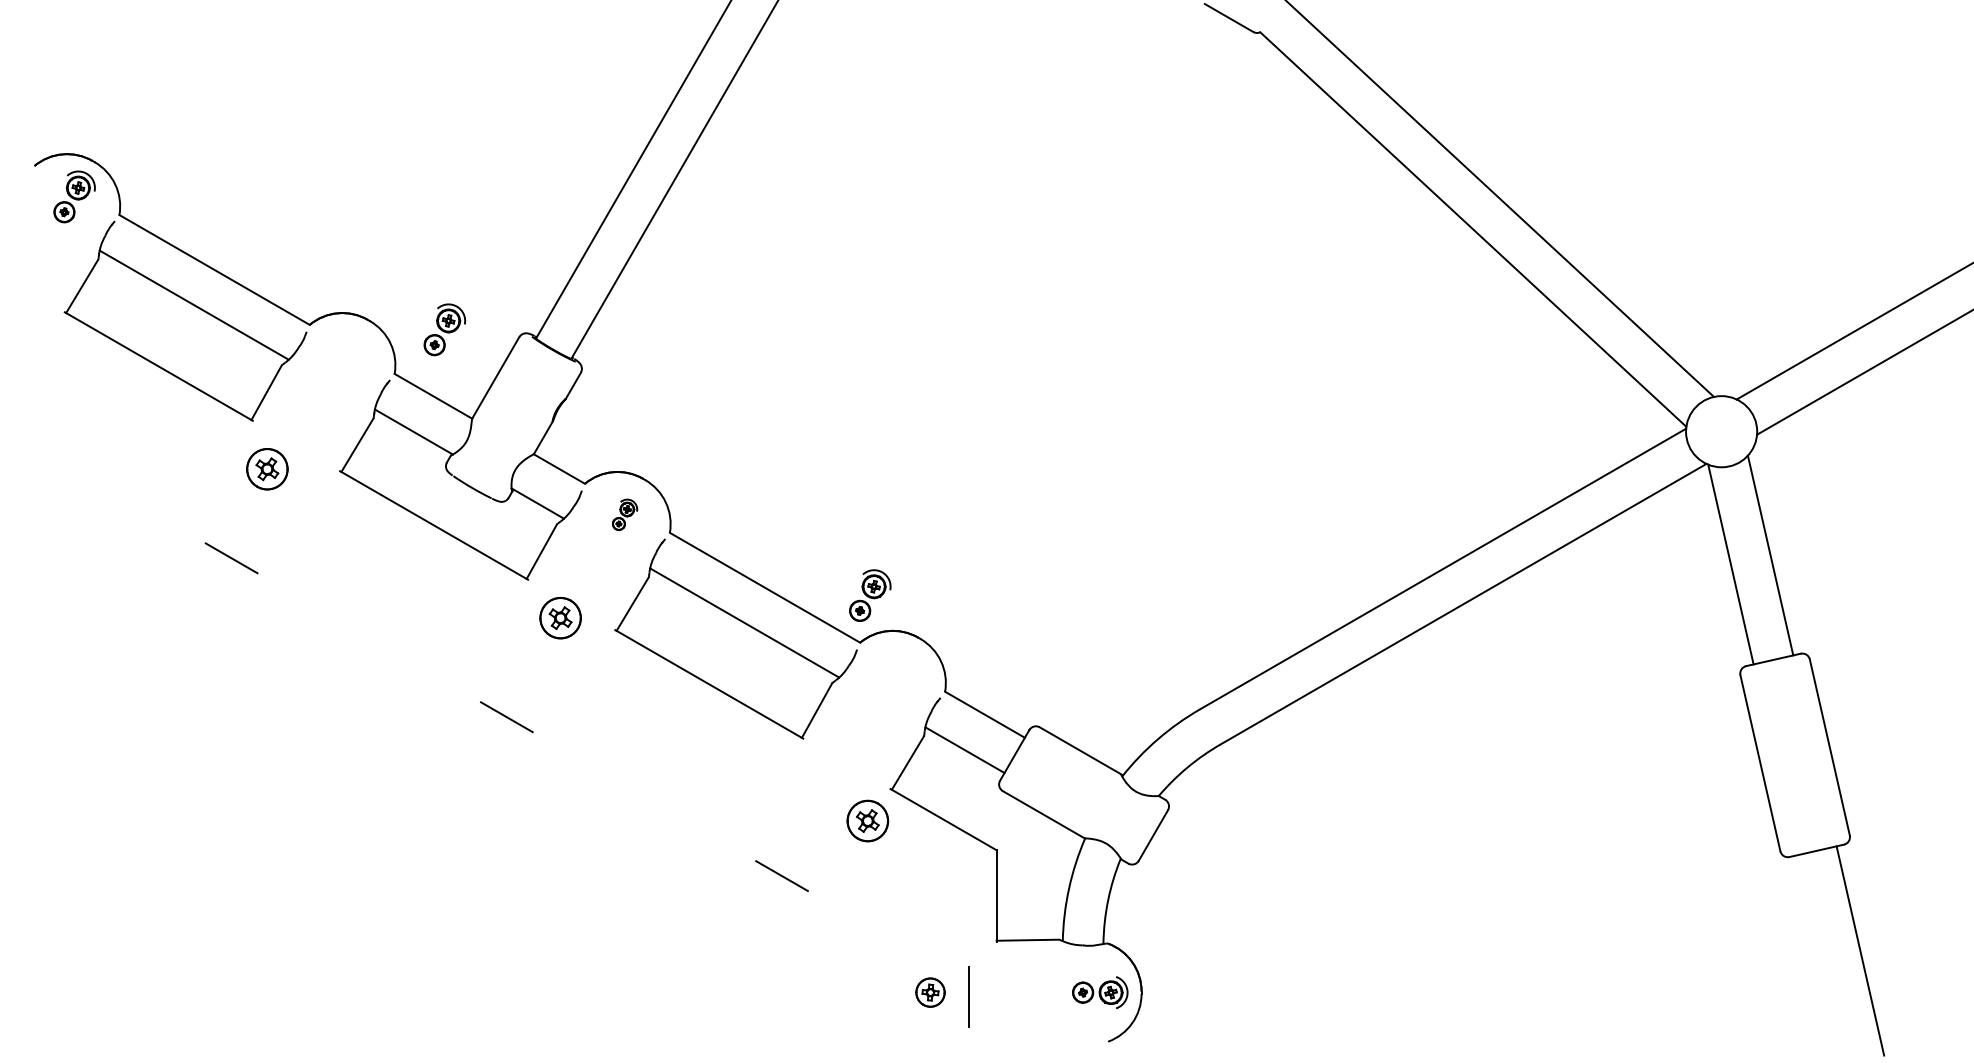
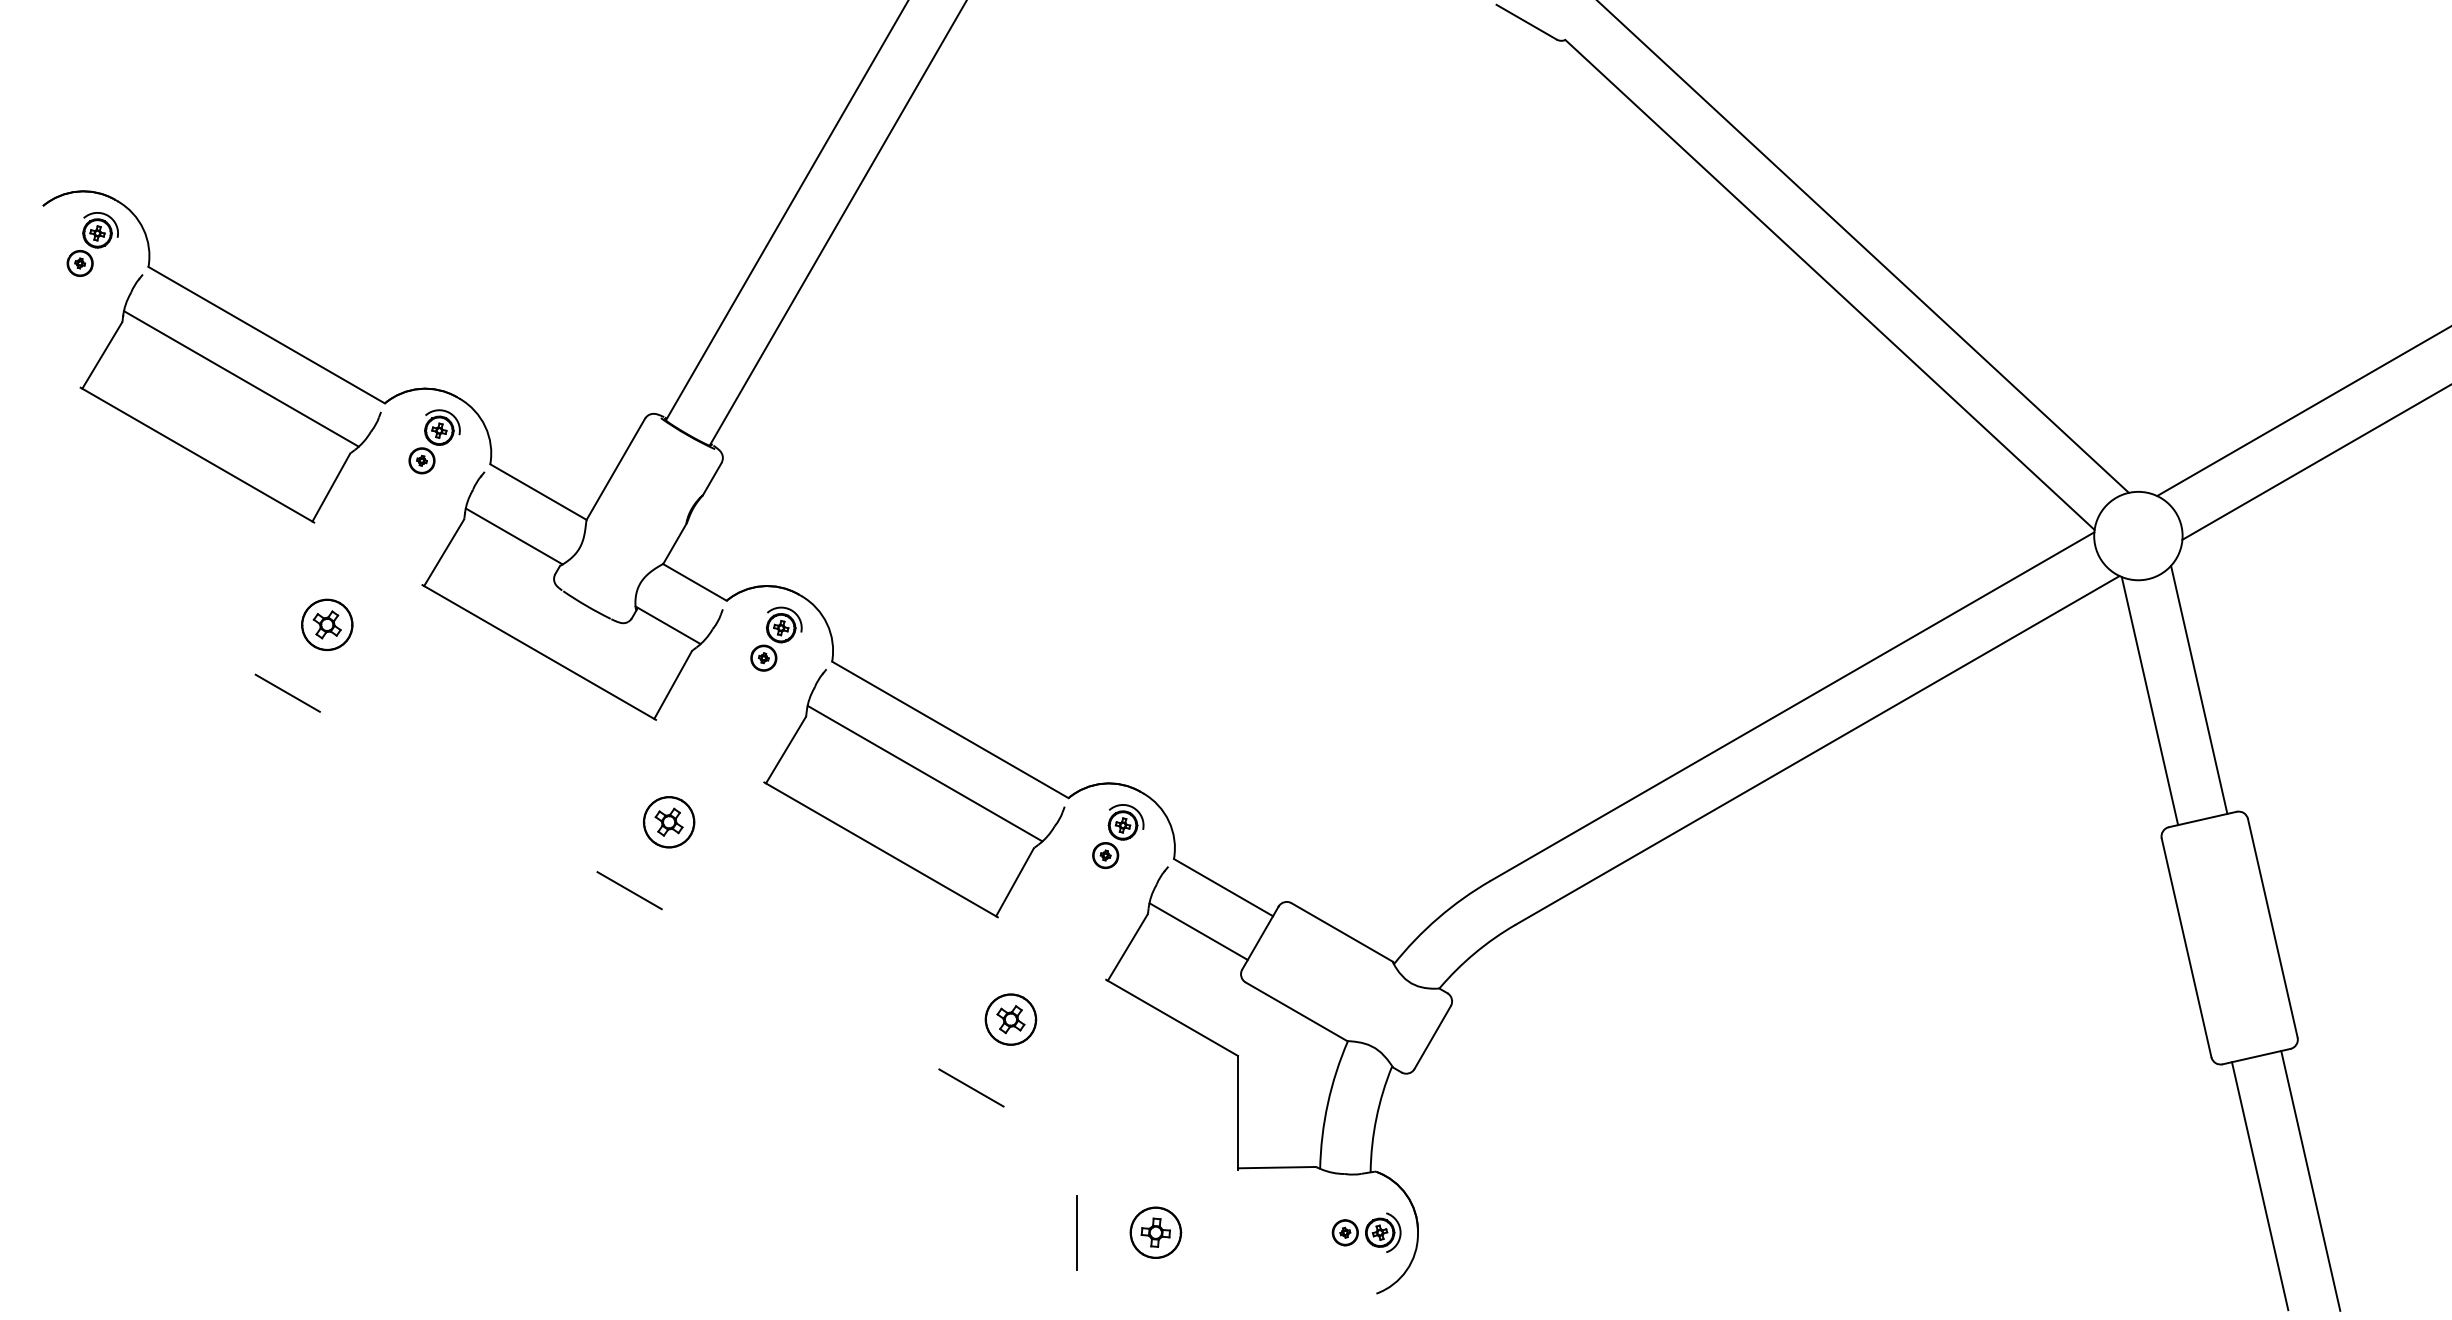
part: (444, 329) -> (434, 441), moved
part: (267, 469) -> (327, 625), moved
part: (624, 514) -> (775, 638), size x1.67
part: (870, 595) -> (1118, 836), moved
part: (560, 617) -> (668, 821), moved
part: (867, 820) -> (1010, 1018), moved
line: (1819, 954) -> (2259, 1185), added
part: (930, 992) -> (1155, 1232), size x1.43
line: (968, 996) -> (1076, 1232), moved

